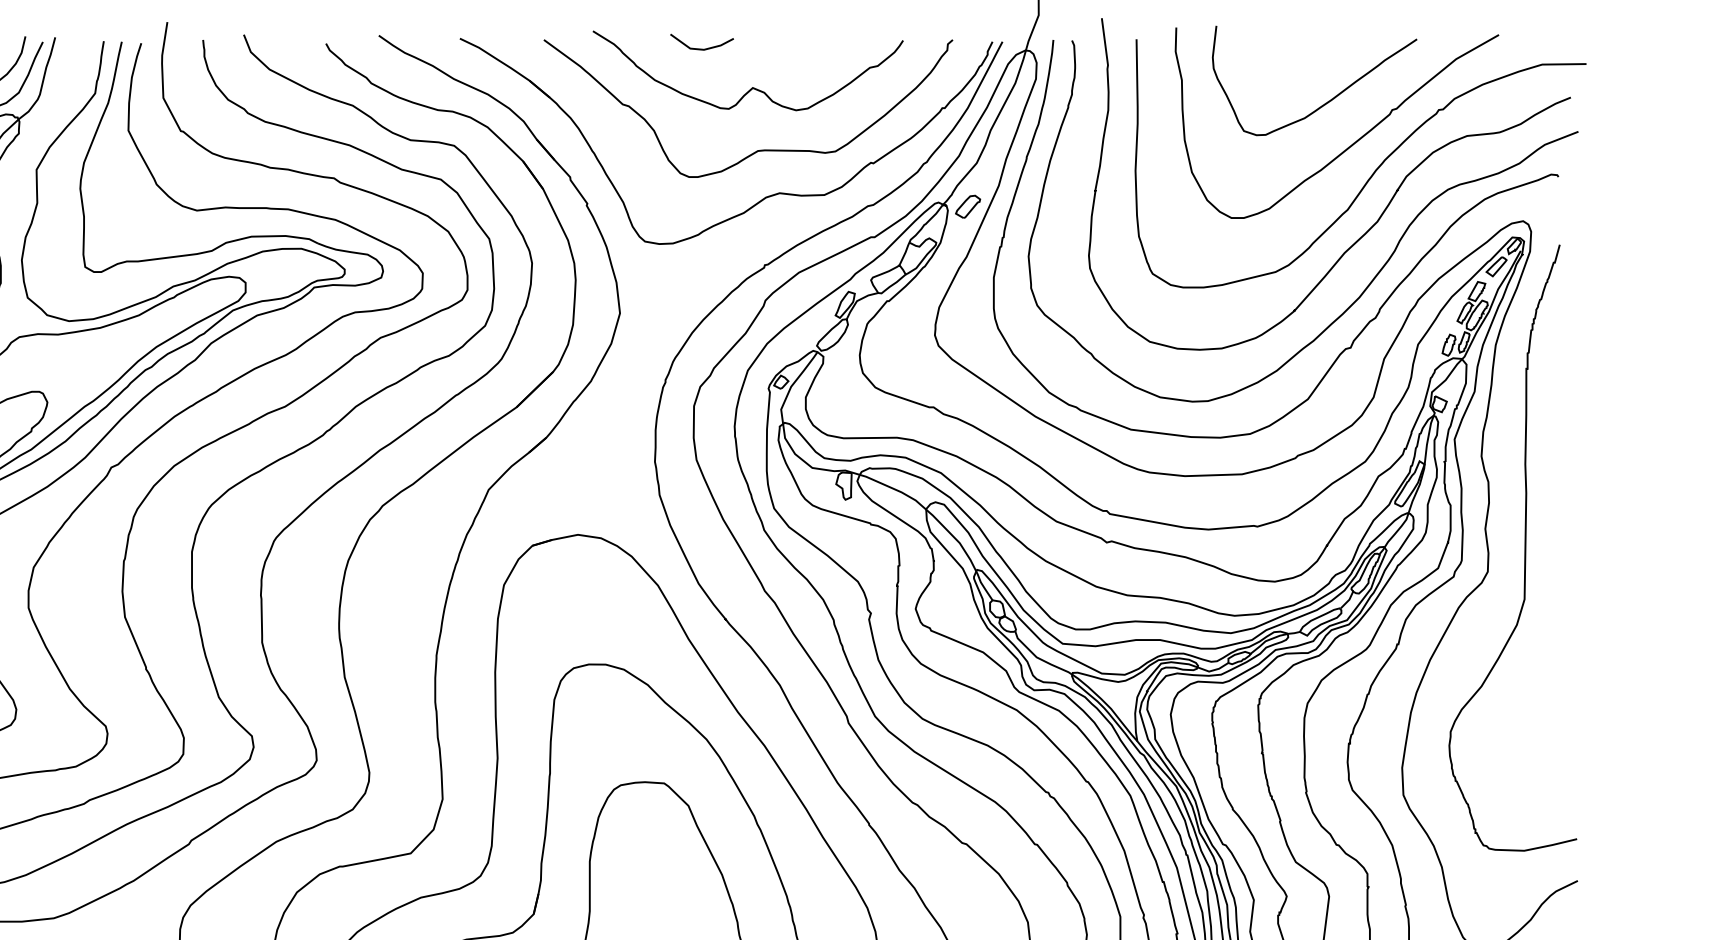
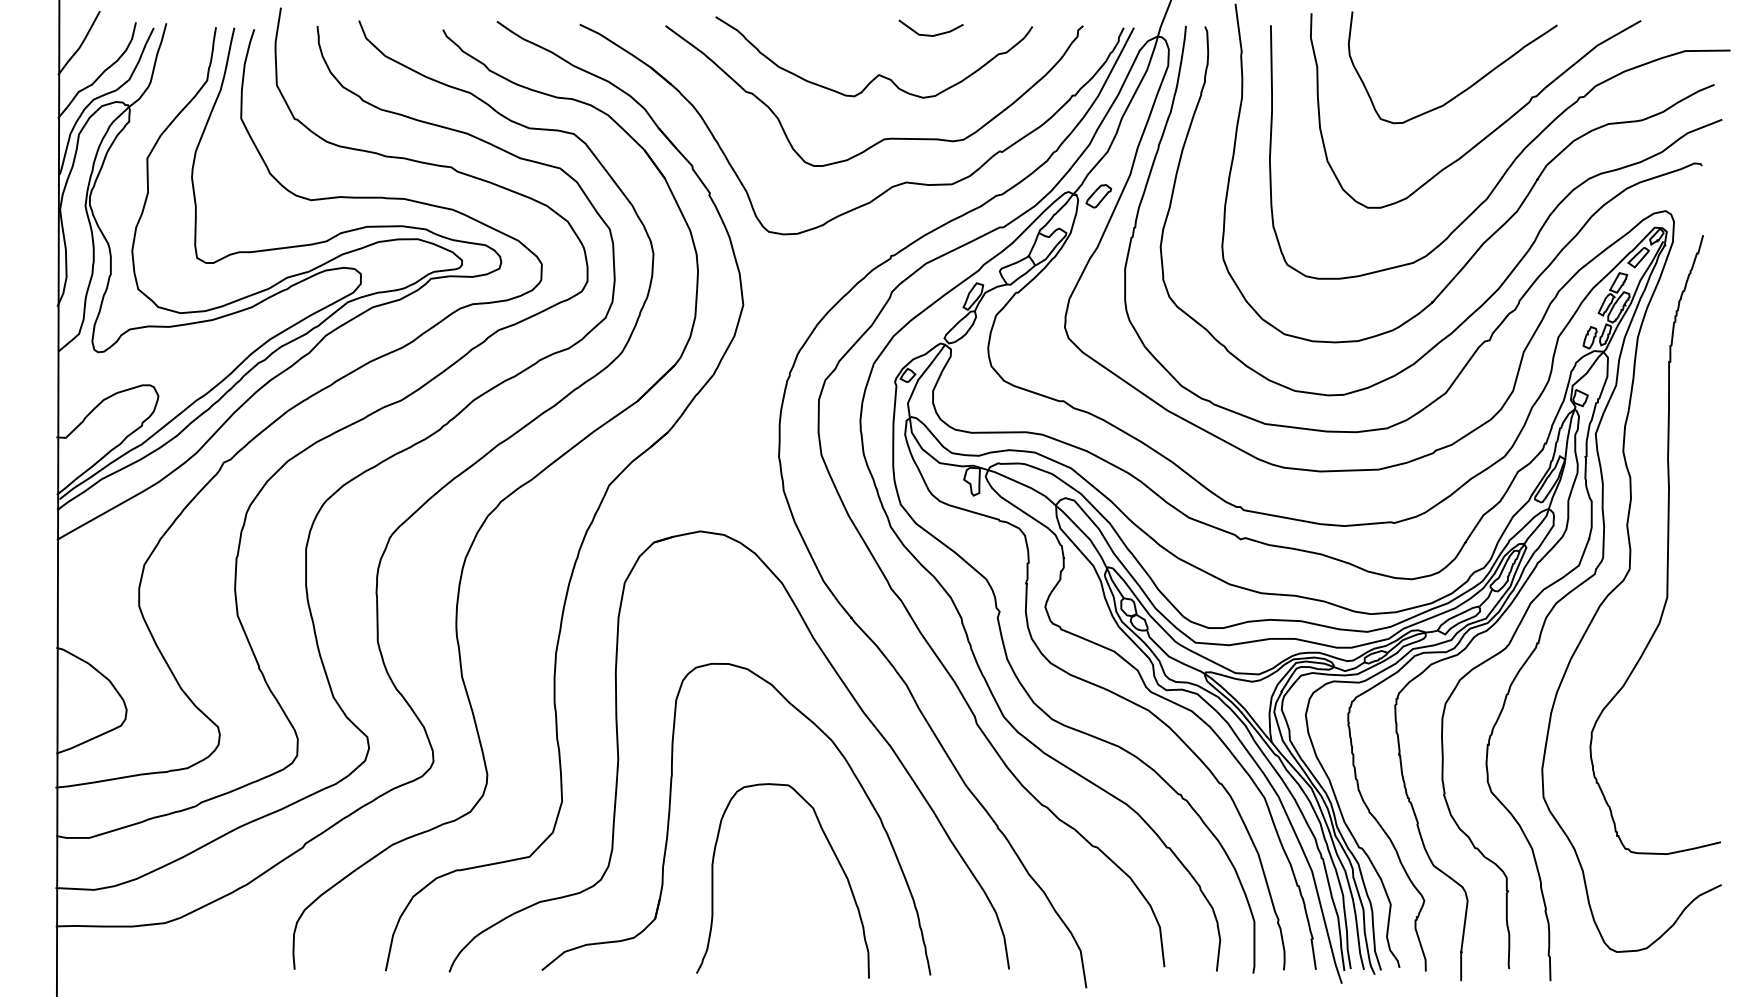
line: (701, 48) -> (930, 34), moved

